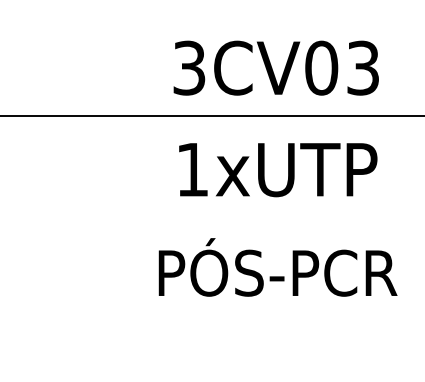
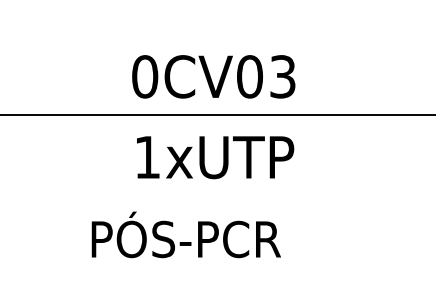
text: (189, 67) -> (145, 76), 3CV03 -> 0CV03
text: (276, 266) -> (185, 234), moved

